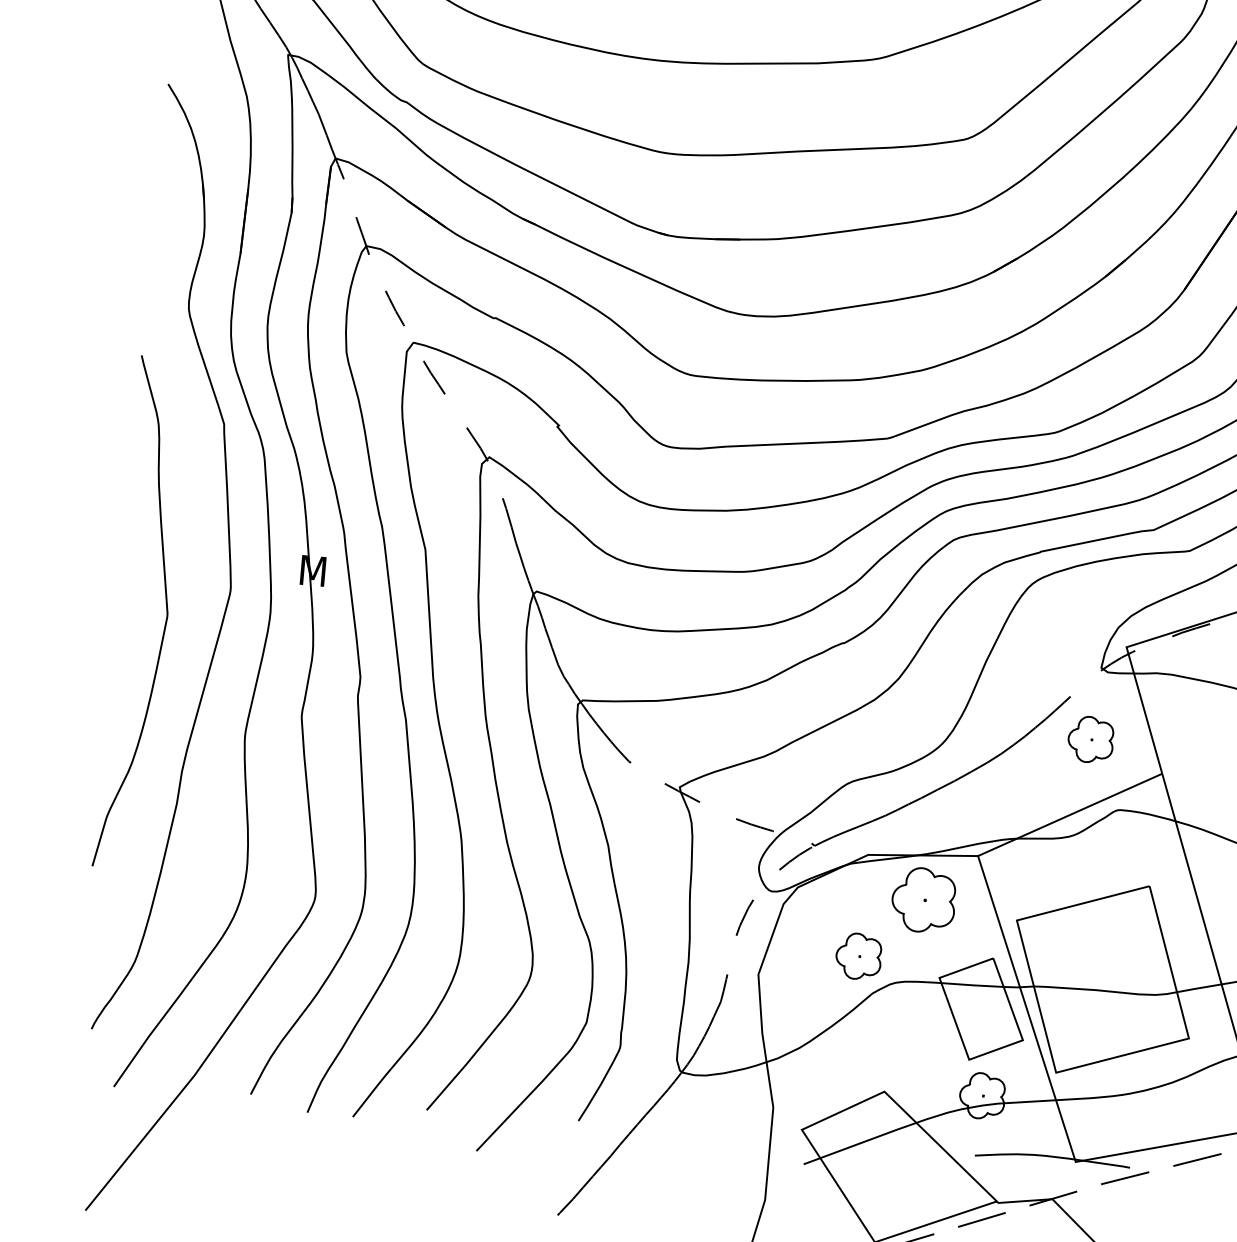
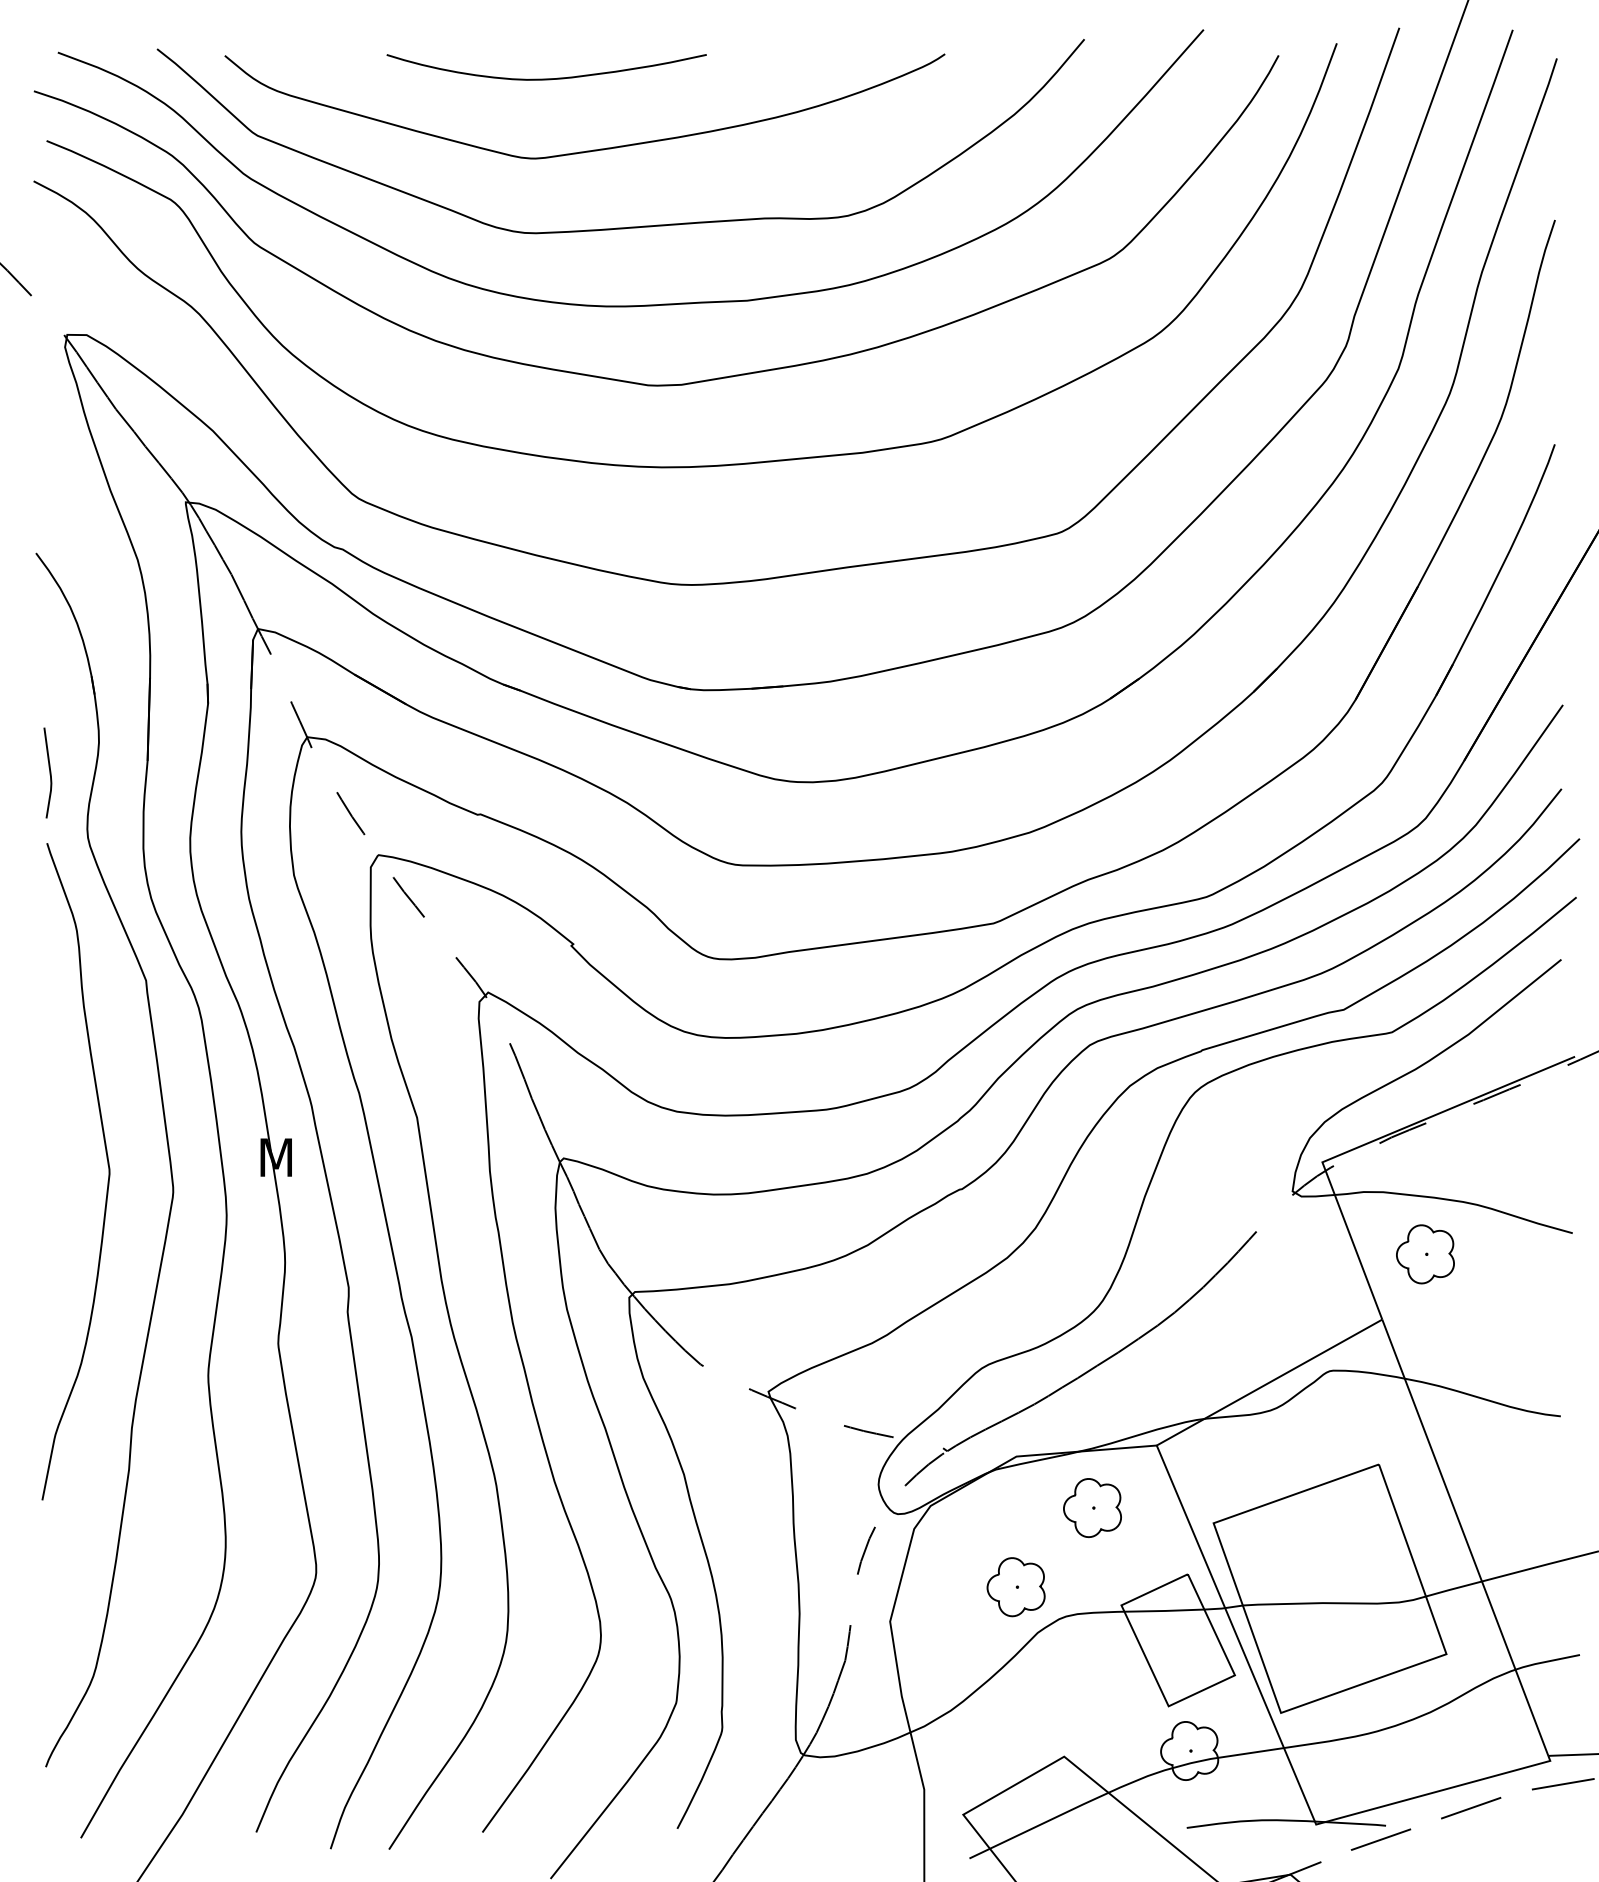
line: (163, 255) -> (49, 772), added
curve: (166, 610) -> (107, 1165), moved
part: (1090, 739) -> (1425, 1254), moved
part: (923, 899) -> (1092, 1507), size x0.71

